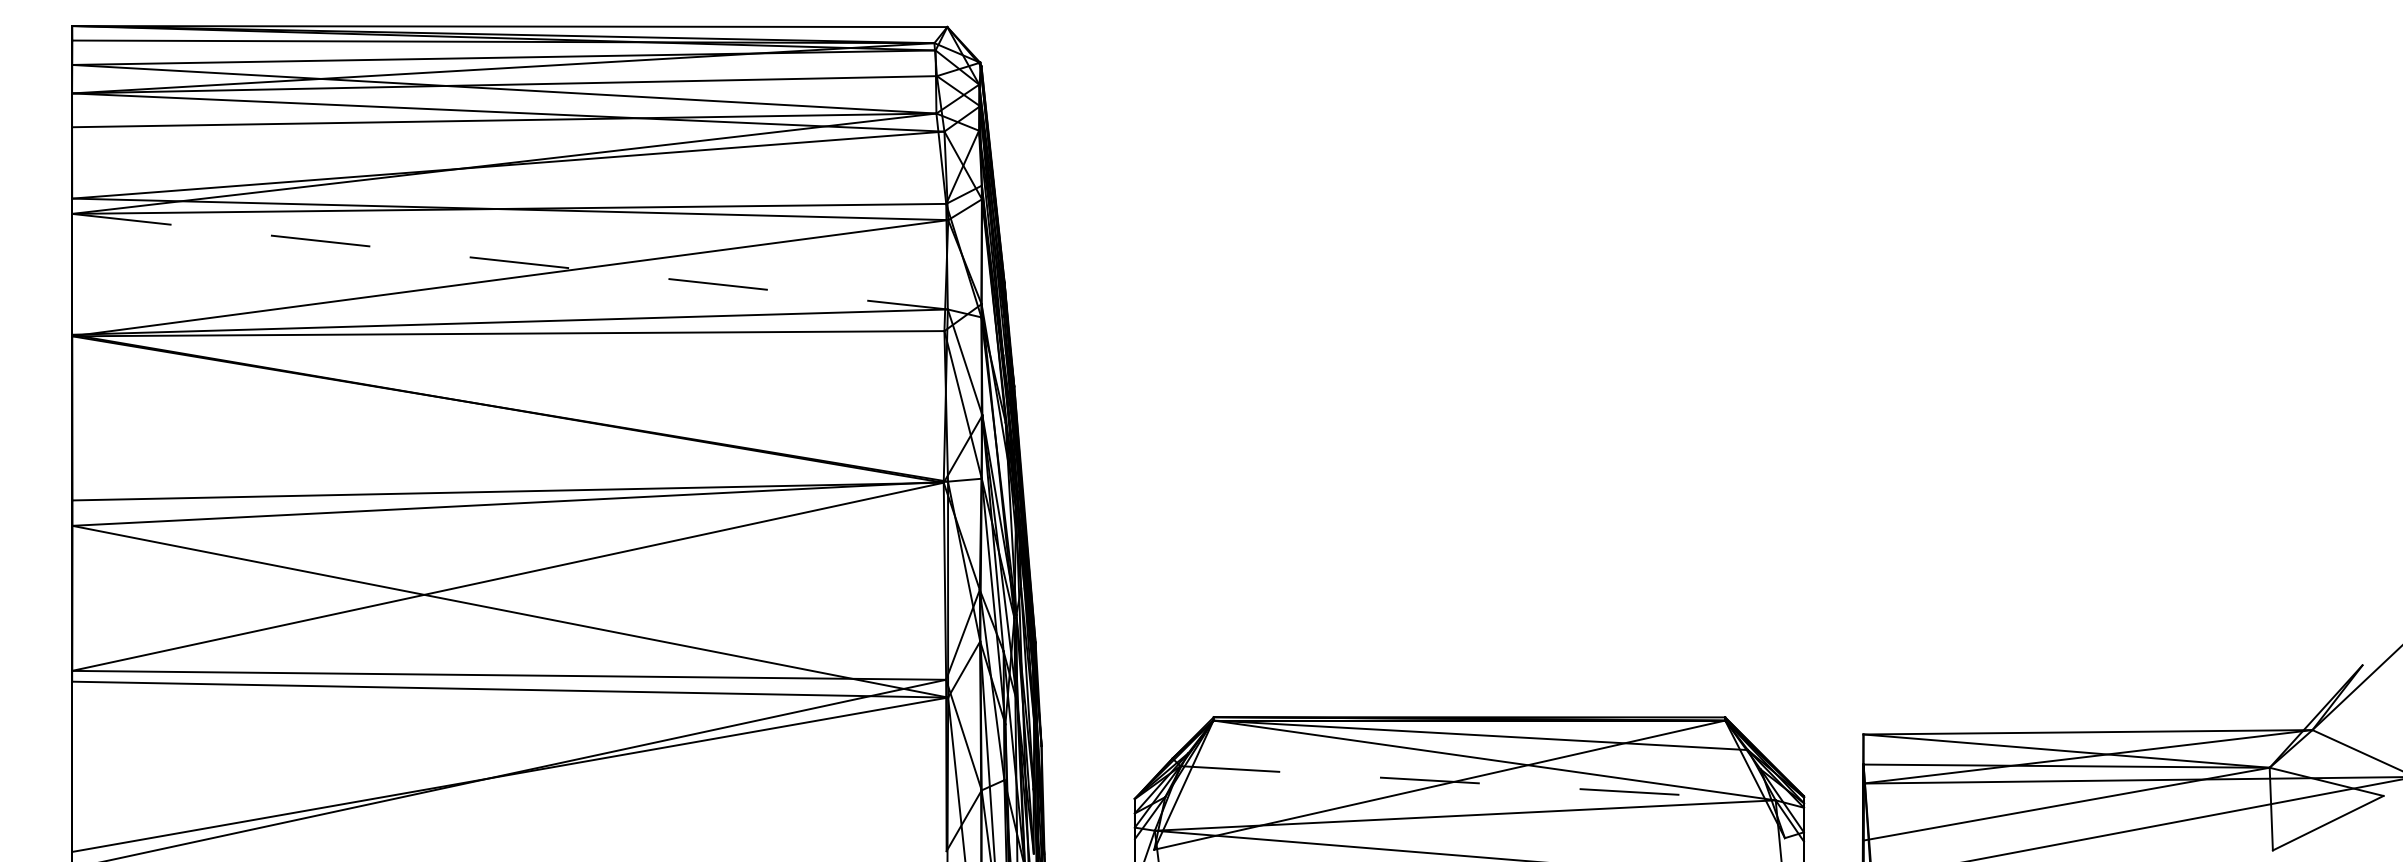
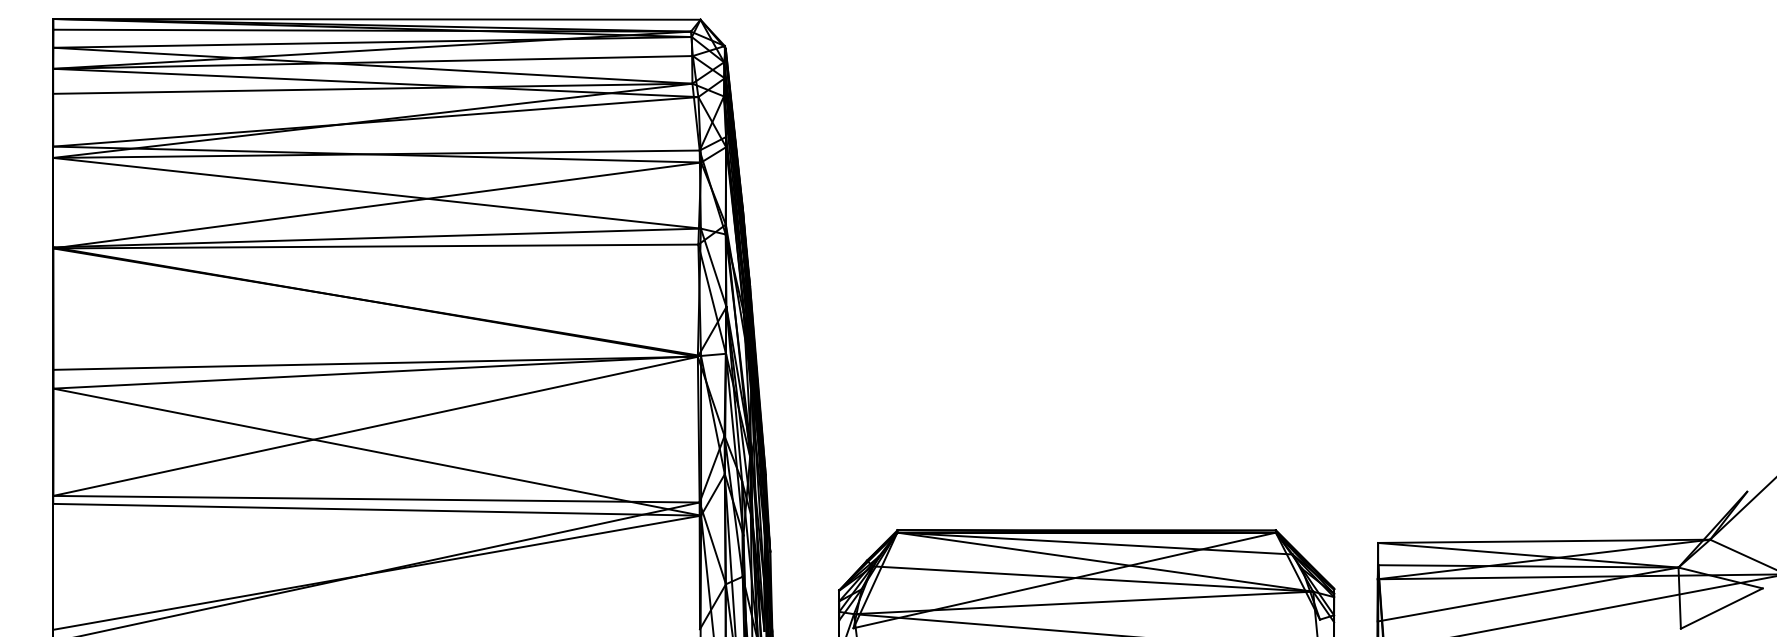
line: (510, 261) -> (377, 193), dashed -> solid
line: (1478, 783) -> (1093, 579), dashed -> solid

